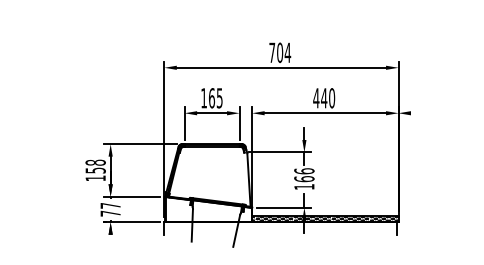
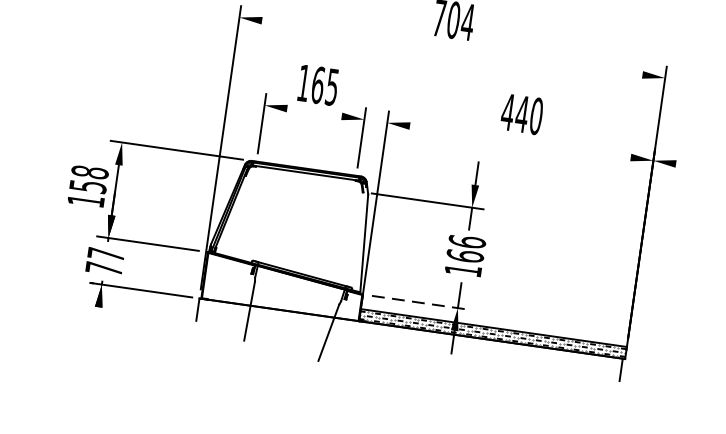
line: (281, 67) -> (452, 47), removed
line: (212, 113) -> (315, 113), removed
line: (325, 113) -> (520, 142), removed
line: (283, 207) -> (419, 302), solid -> dashed

